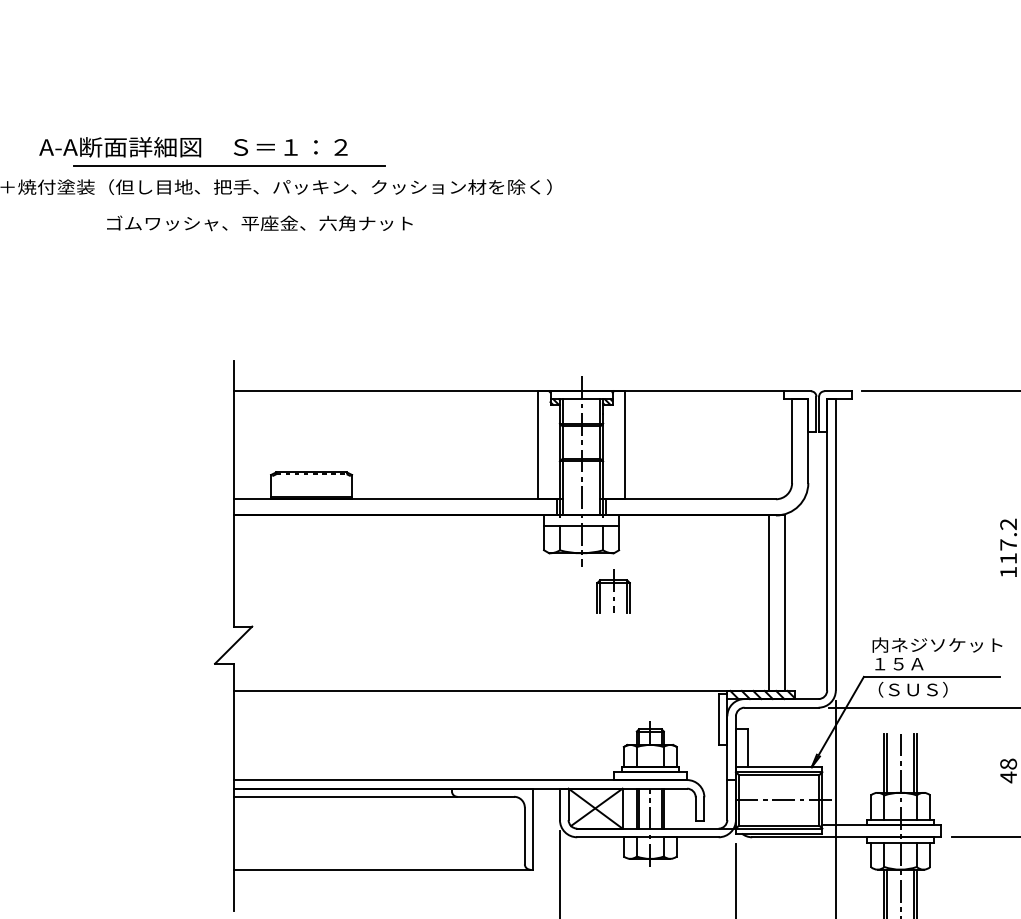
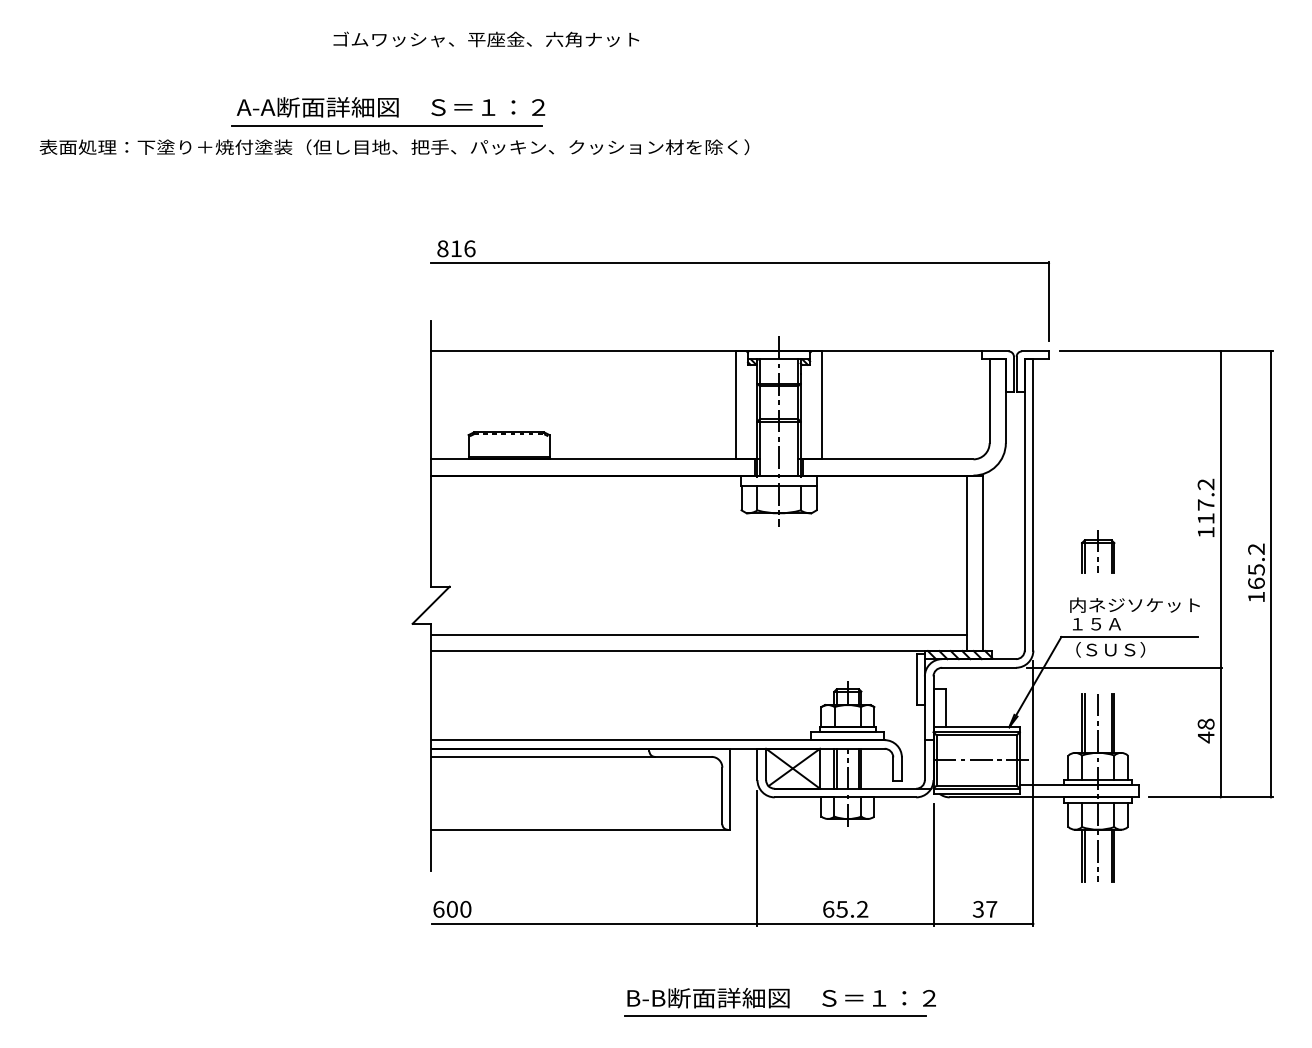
line: (228, 165) -> (386, 125), moved
text: (259, 223) -> (486, 39), moved
part: (541, 303) -> (739, 263), added
part: (613, 591) -> (1098, 551), moved
line: (500, 674) -> (698, 634), added

